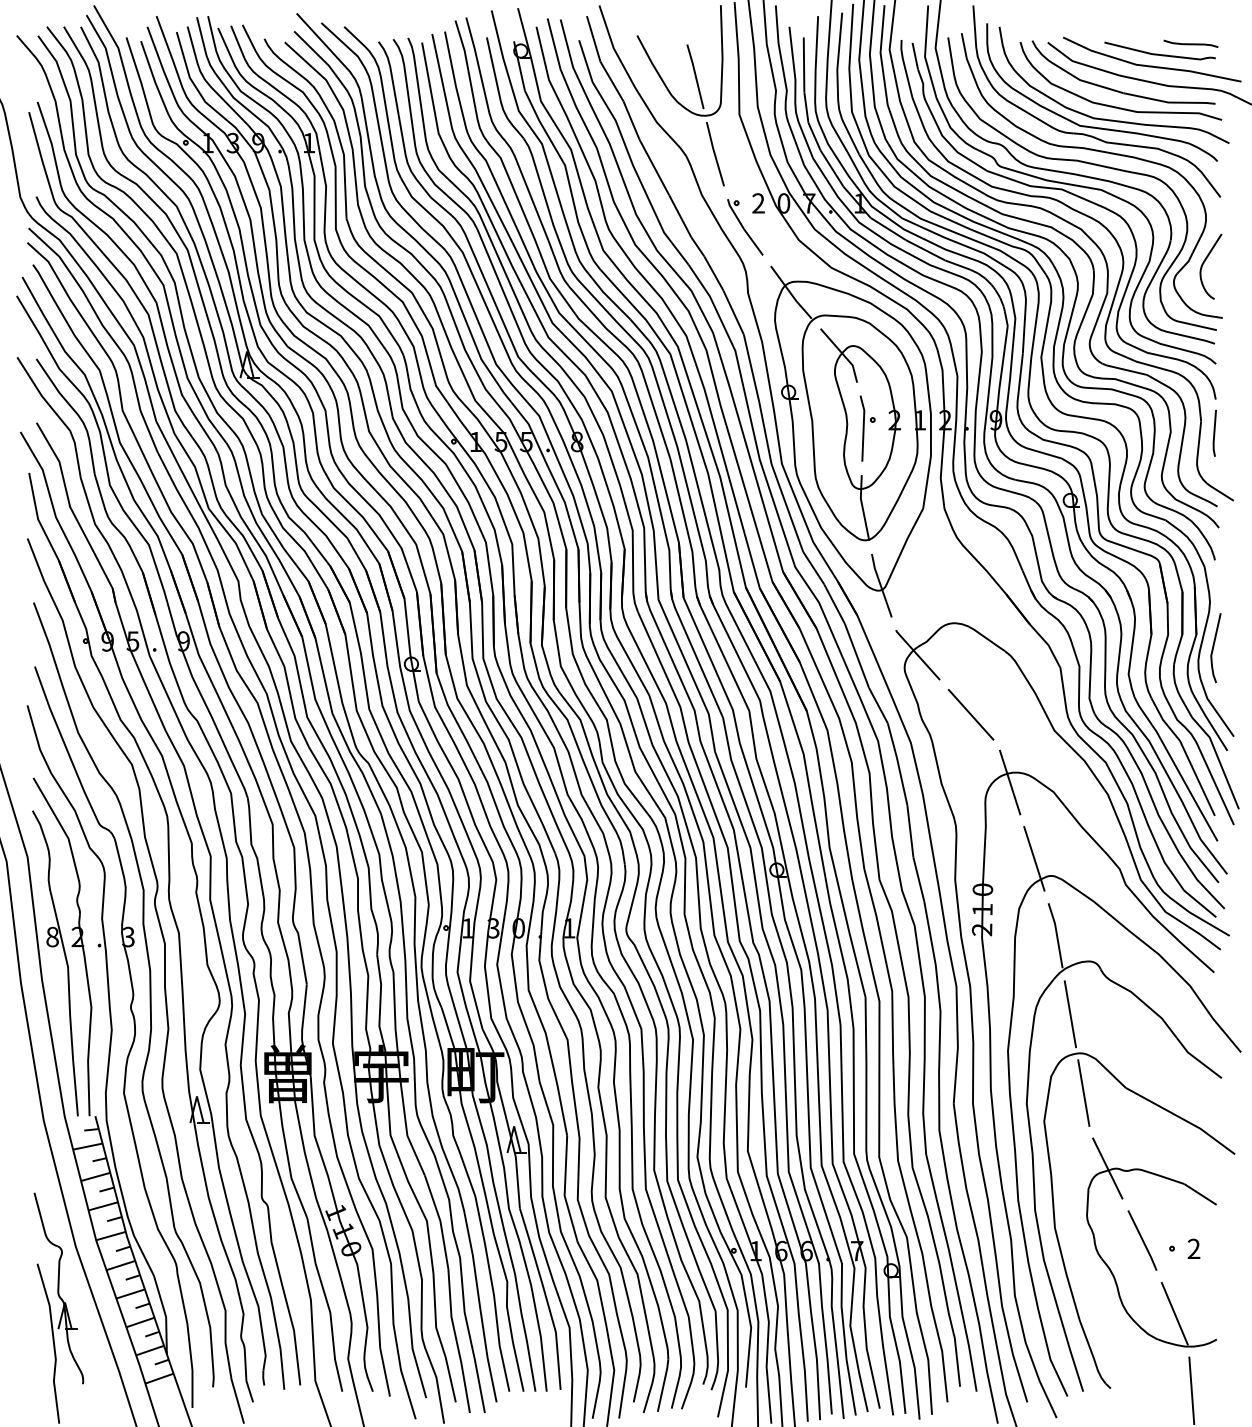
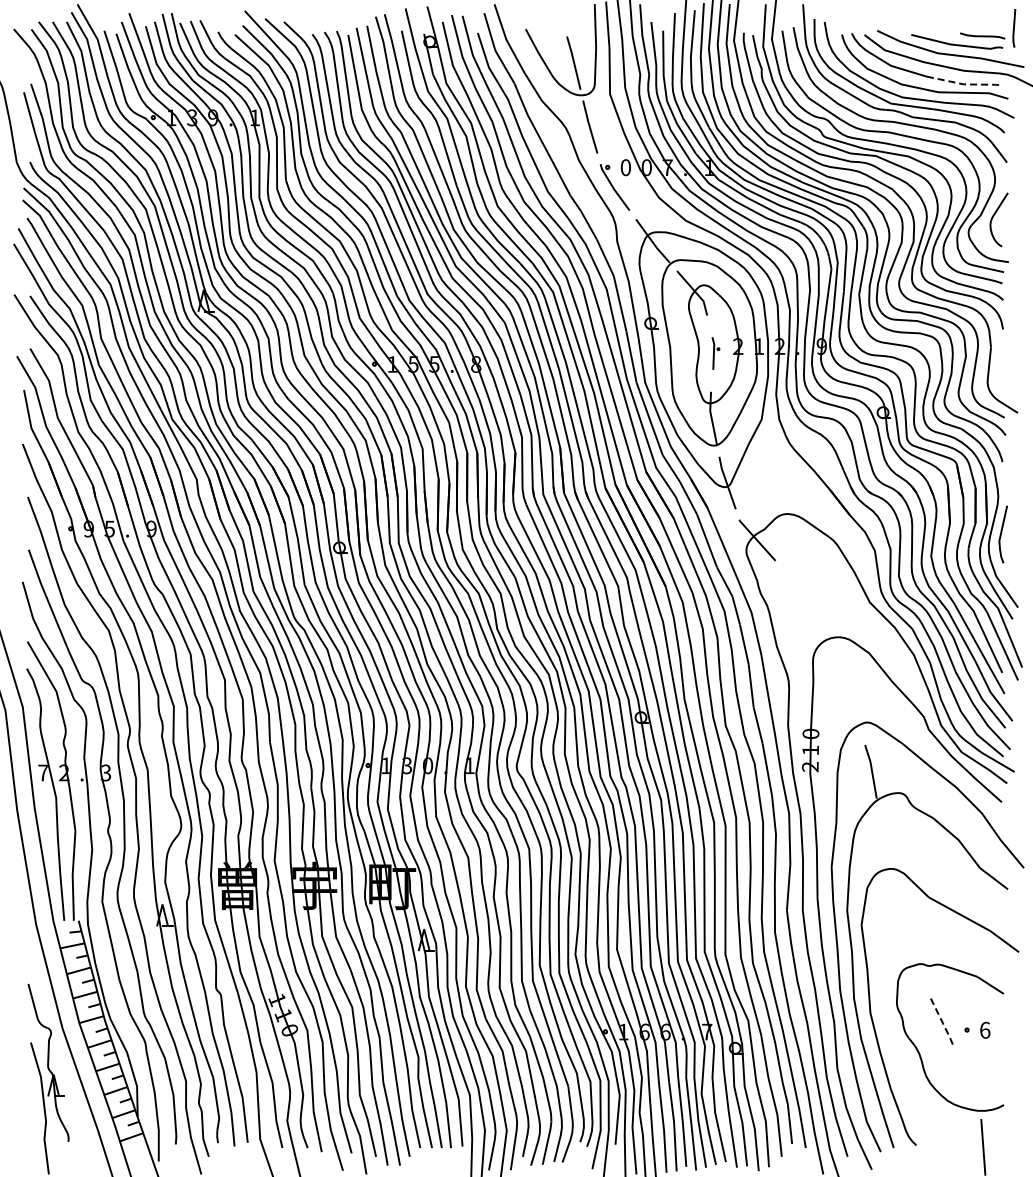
line: (1170, 102) -> (965, 84), solid -> dashed
text: (758, 203) -> (625, 167), 2 -> 0
part: (867, 428) -> (715, 353), size x0.6
line: (1215, 433) -> (1014, 28), moved
line: (970, 714) -> (800, 589), removed
line: (1010, 782) -> (833, 645), removed
line: (1034, 858) -> (853, 708), removed
text: (52, 936) -> (43, 772), 8 -> 7
line: (1069, 1014) -> (882, 836), removed
line: (1082, 1092) -> (893, 901), removed
line: (1107, 1168) -> (913, 963), removed
line: (1143, 1241) -> (943, 1024), solid -> dashed
text: (1194, 1247) -> (985, 1029), 2 -> 6
line: (1173, 1313) -> (968, 1083), removed

